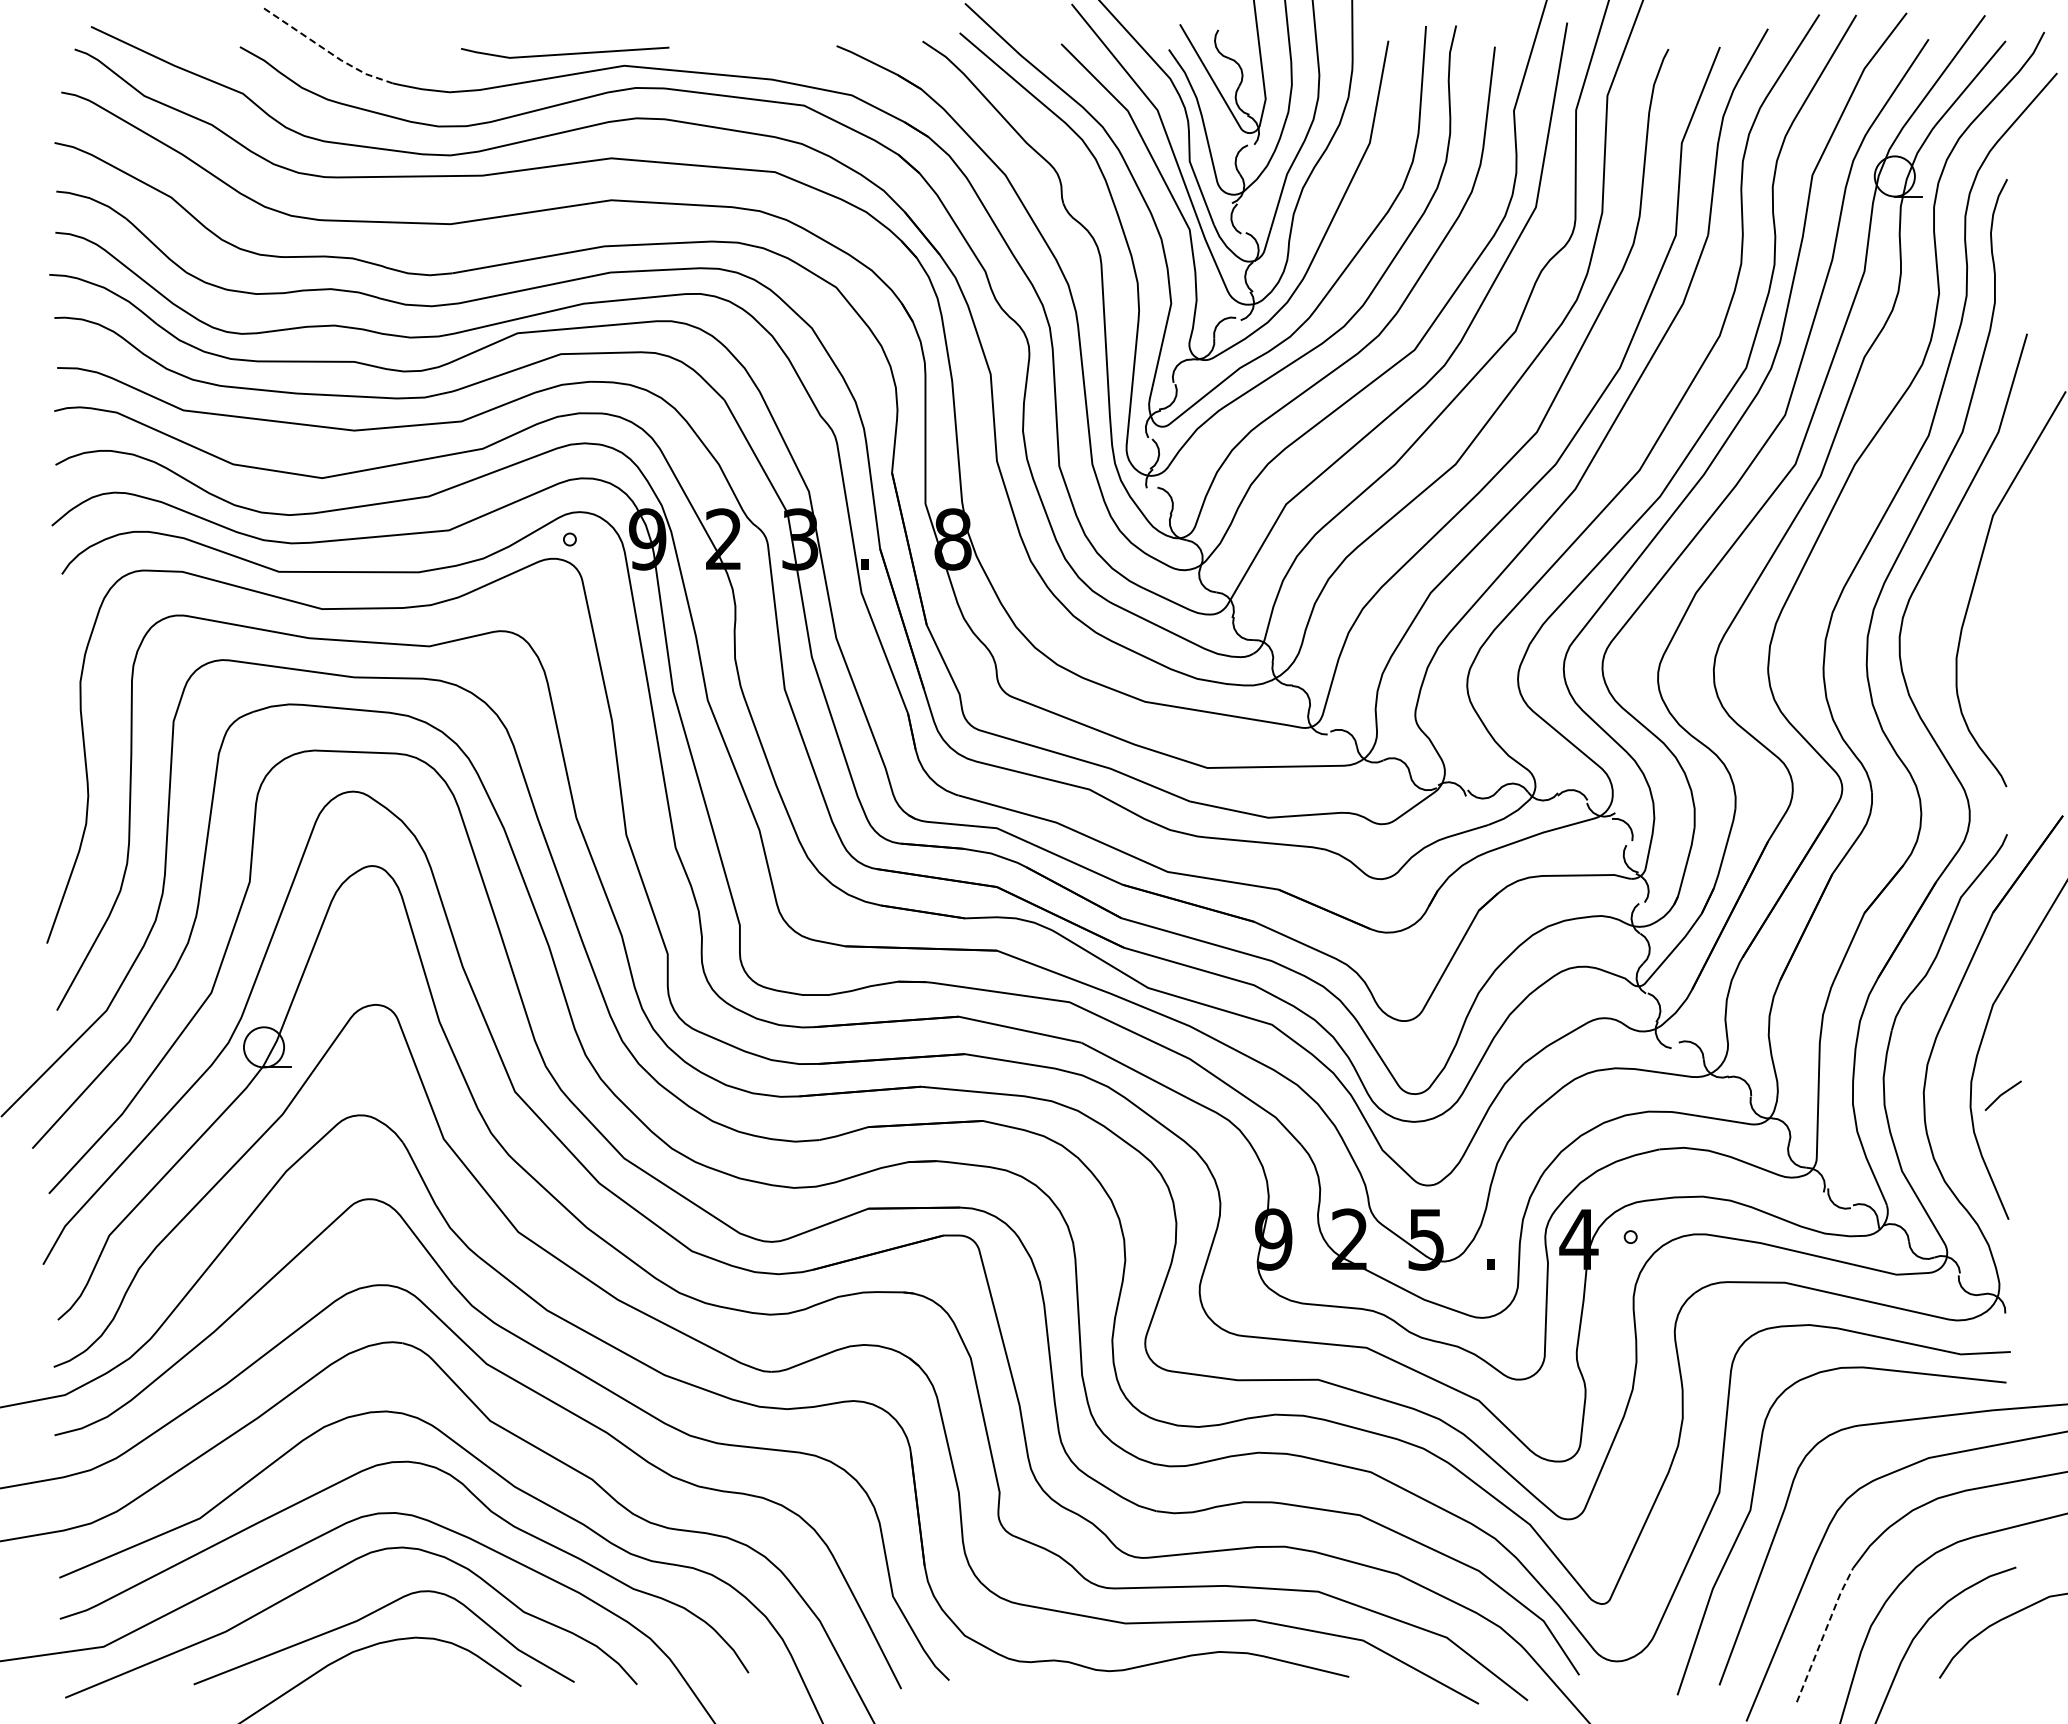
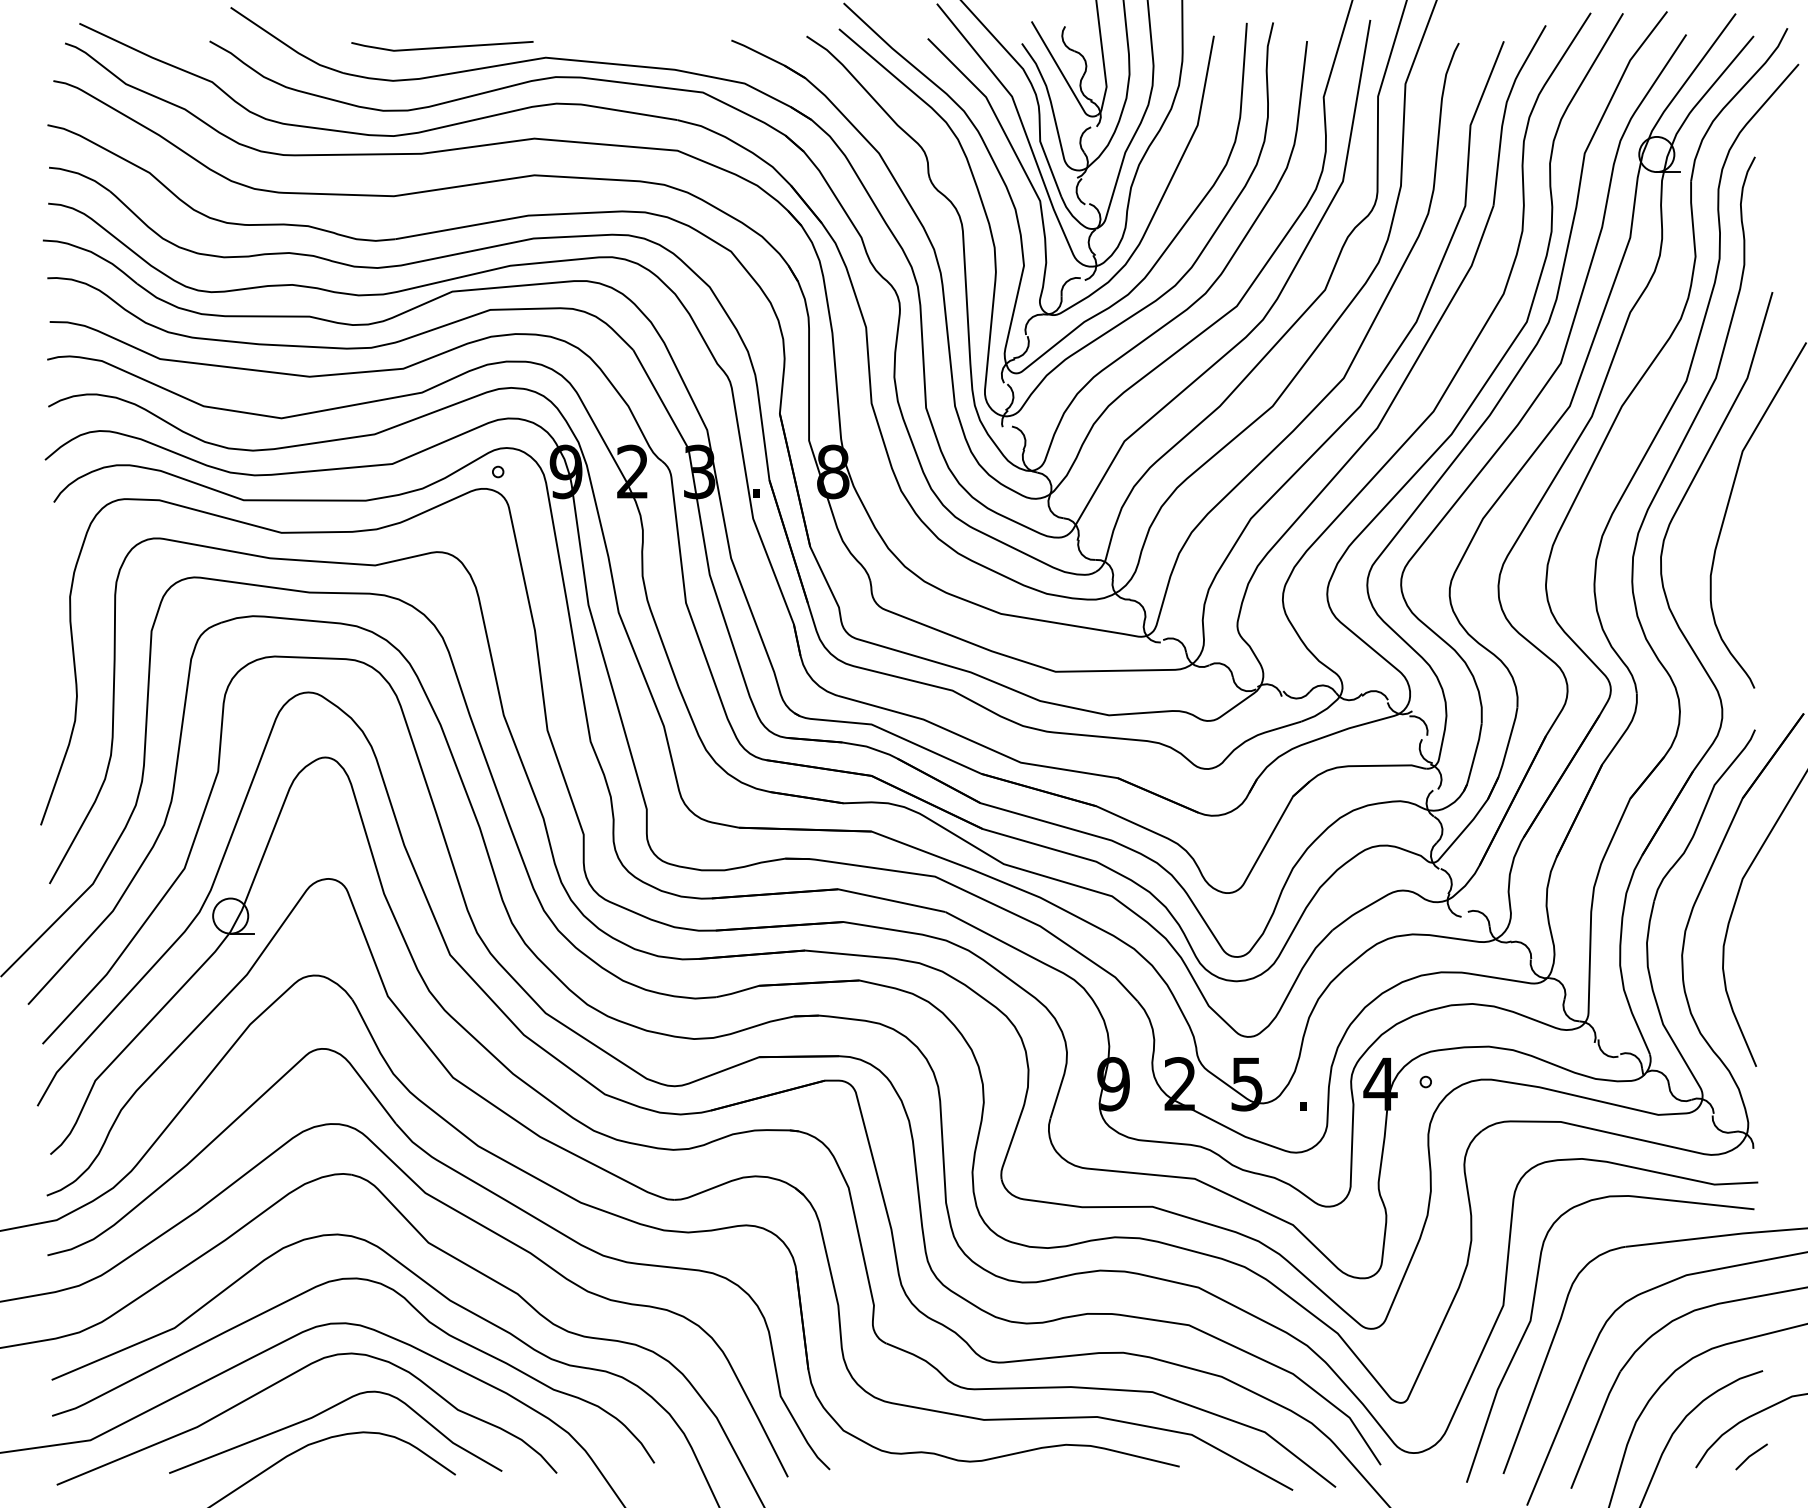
line: (327, 51) -> (286, 45), dashed -> solid
line: (565, 53) -> (442, 46), moved
line: (2002, 1095) -> (1750, 1456), moved
line: (1824, 1633) -> (1595, 1428), dashed -> solid

